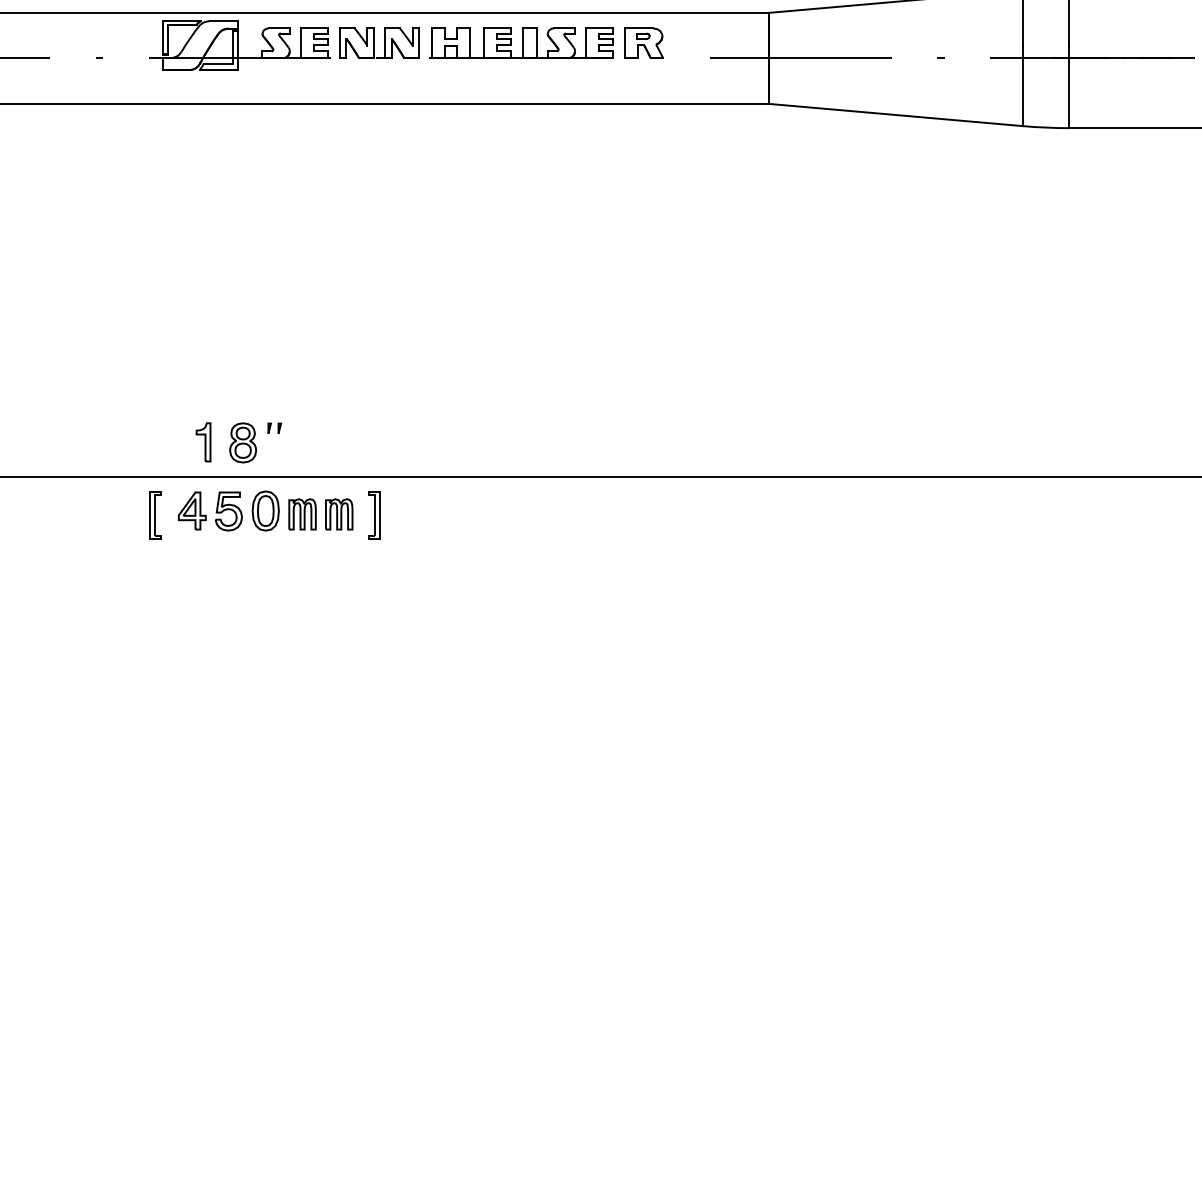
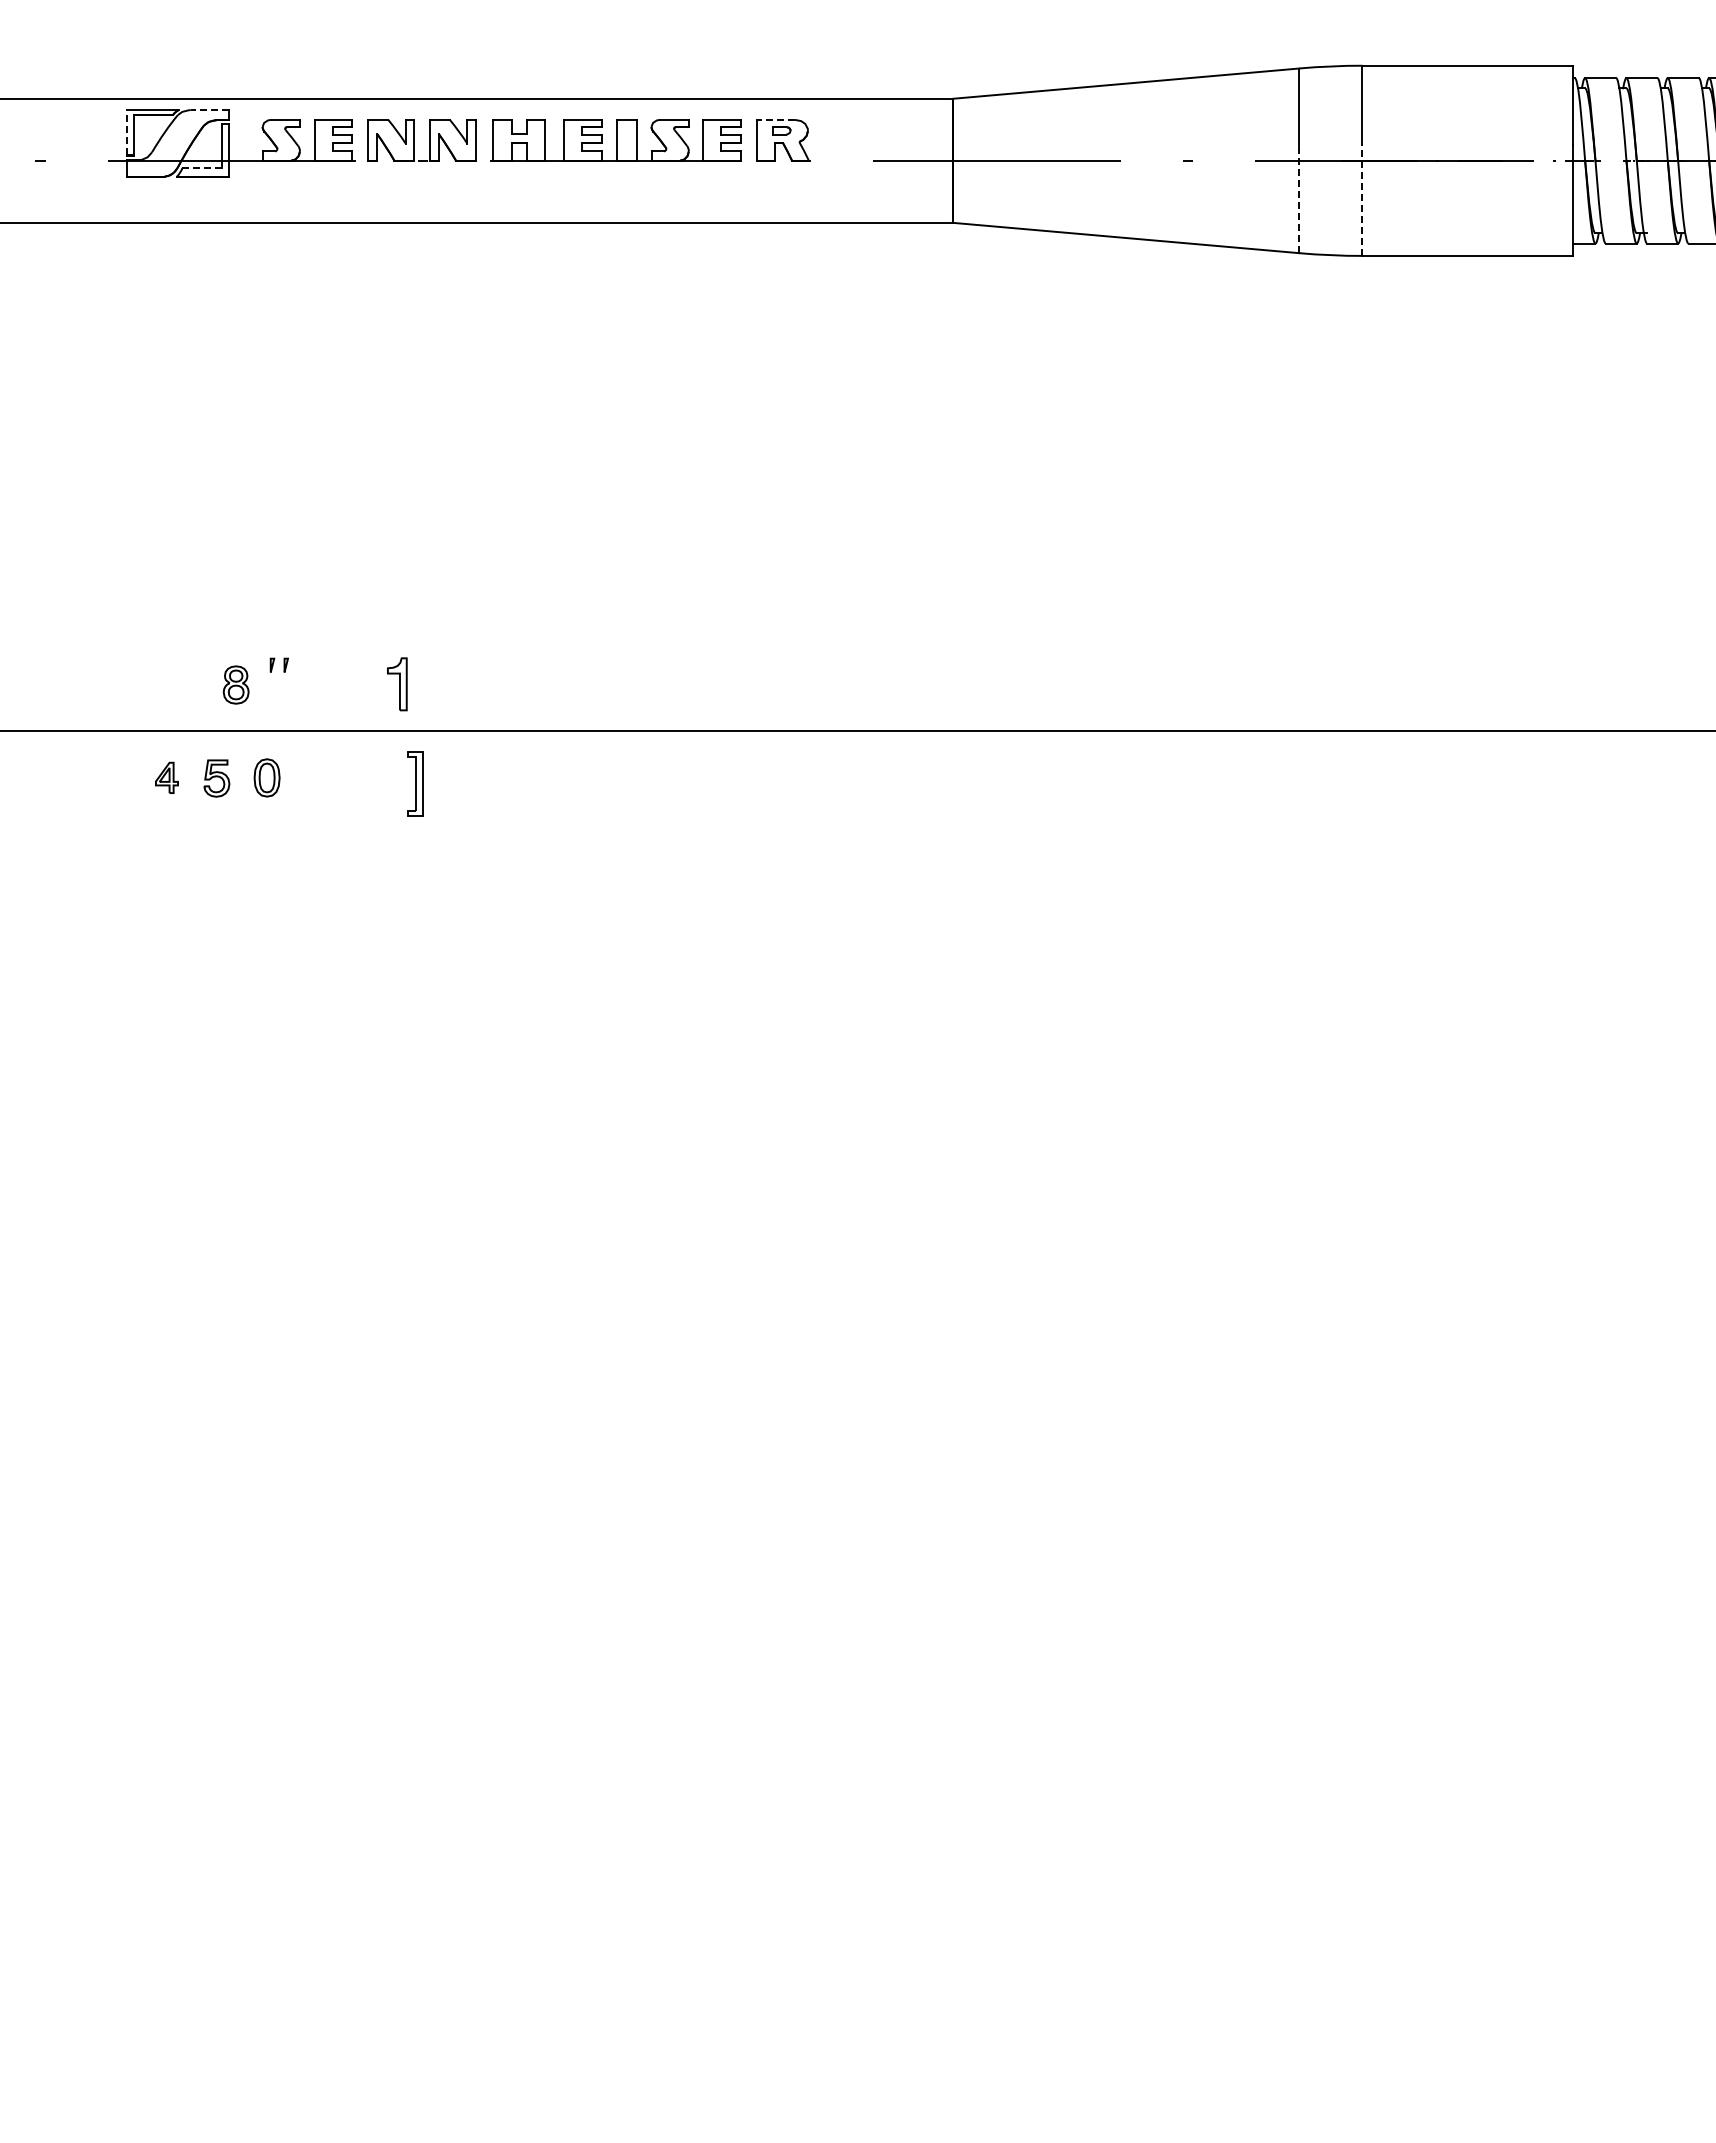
line: (223, 21) -> (209, 110), solid -> dashed
line: (638, 28) -> (775, 119), solid -> dashed
line: (162, 37) -> (126, 132), solid -> dashed
line: (218, 64) -> (202, 168), solid -> dashed
line: (1023, 86) -> (1299, 199), solid -> dashed
line: (1069, 87) -> (1362, 200), solid -> dashed
part: (203, 442) -> (397, 684), moved
part: (242, 442) -> (235, 684), size x0.7
part: (191, 510) -> (166, 777), size x0.6
part: (265, 510) -> (266, 777), size x0.7
part: (228, 511) -> (216, 778), size x0.7
part: (302, 514) -> (317, 782), removed
part: (339, 514) -> (367, 782), removed
part: (155, 515) -> (116, 783), removed

